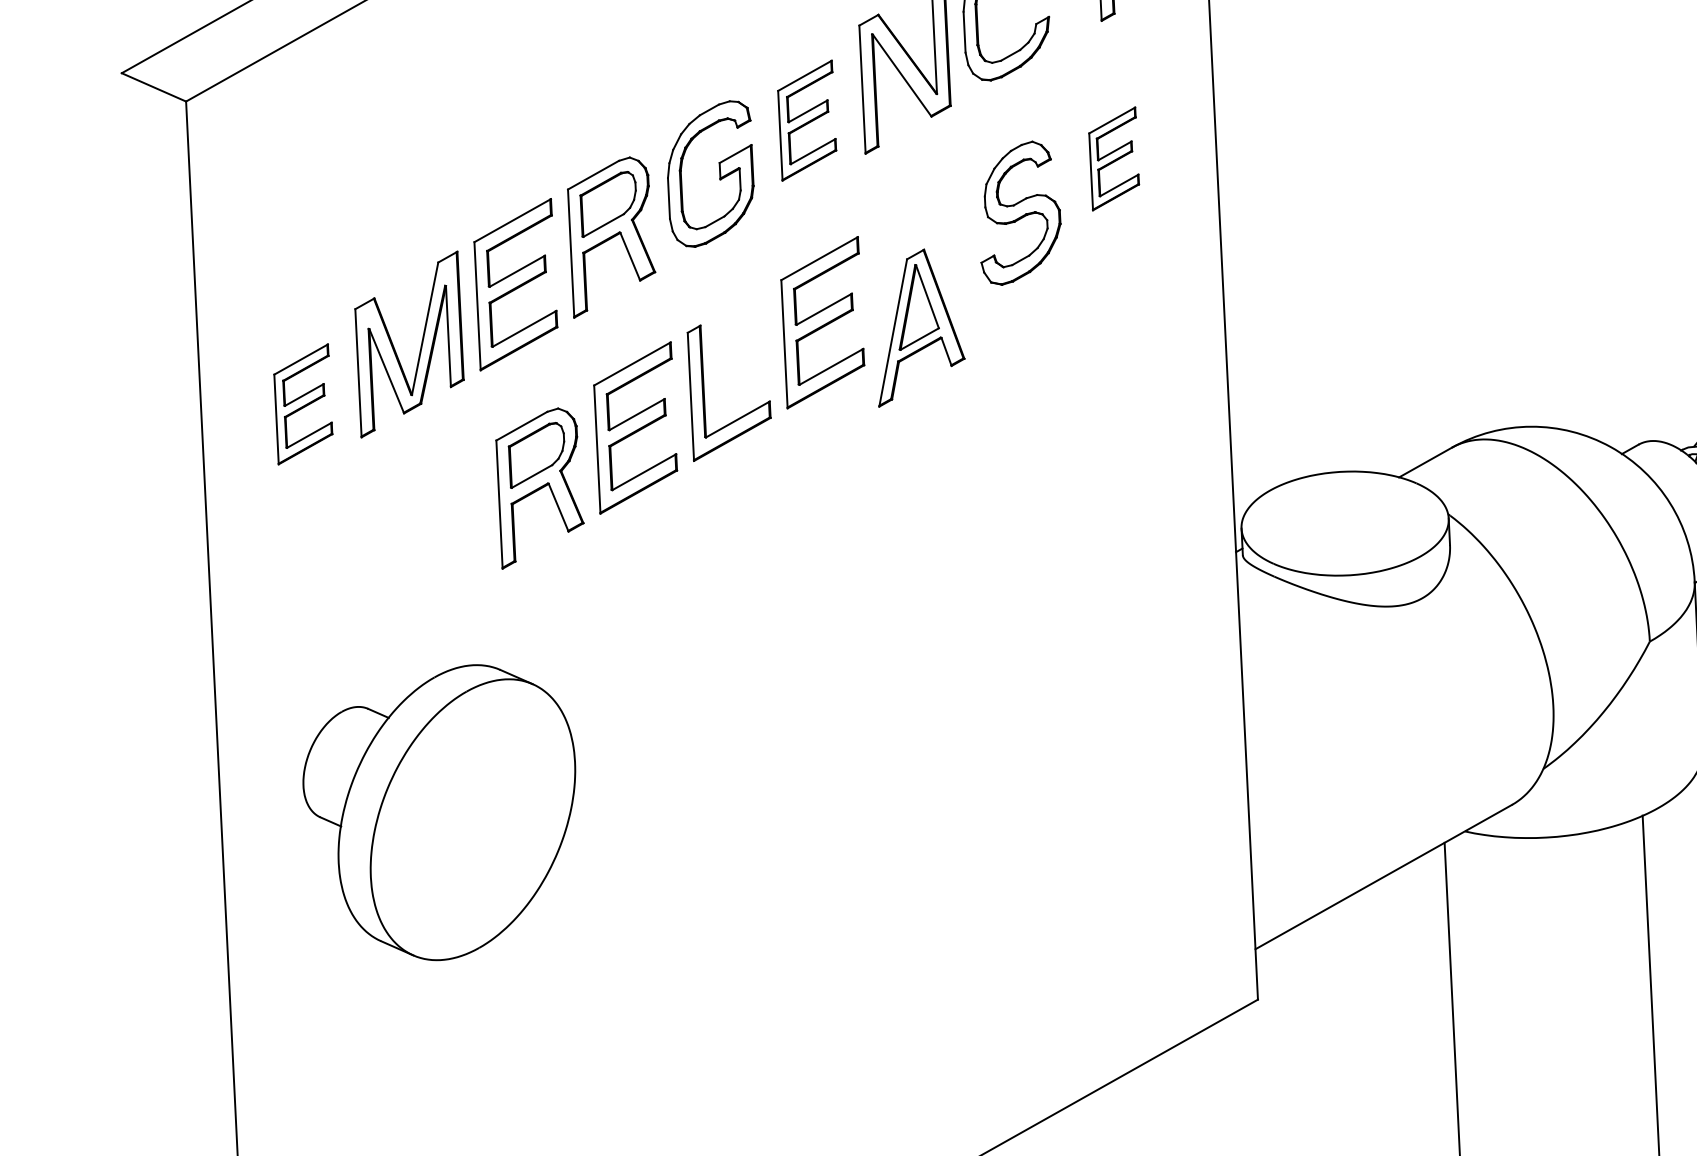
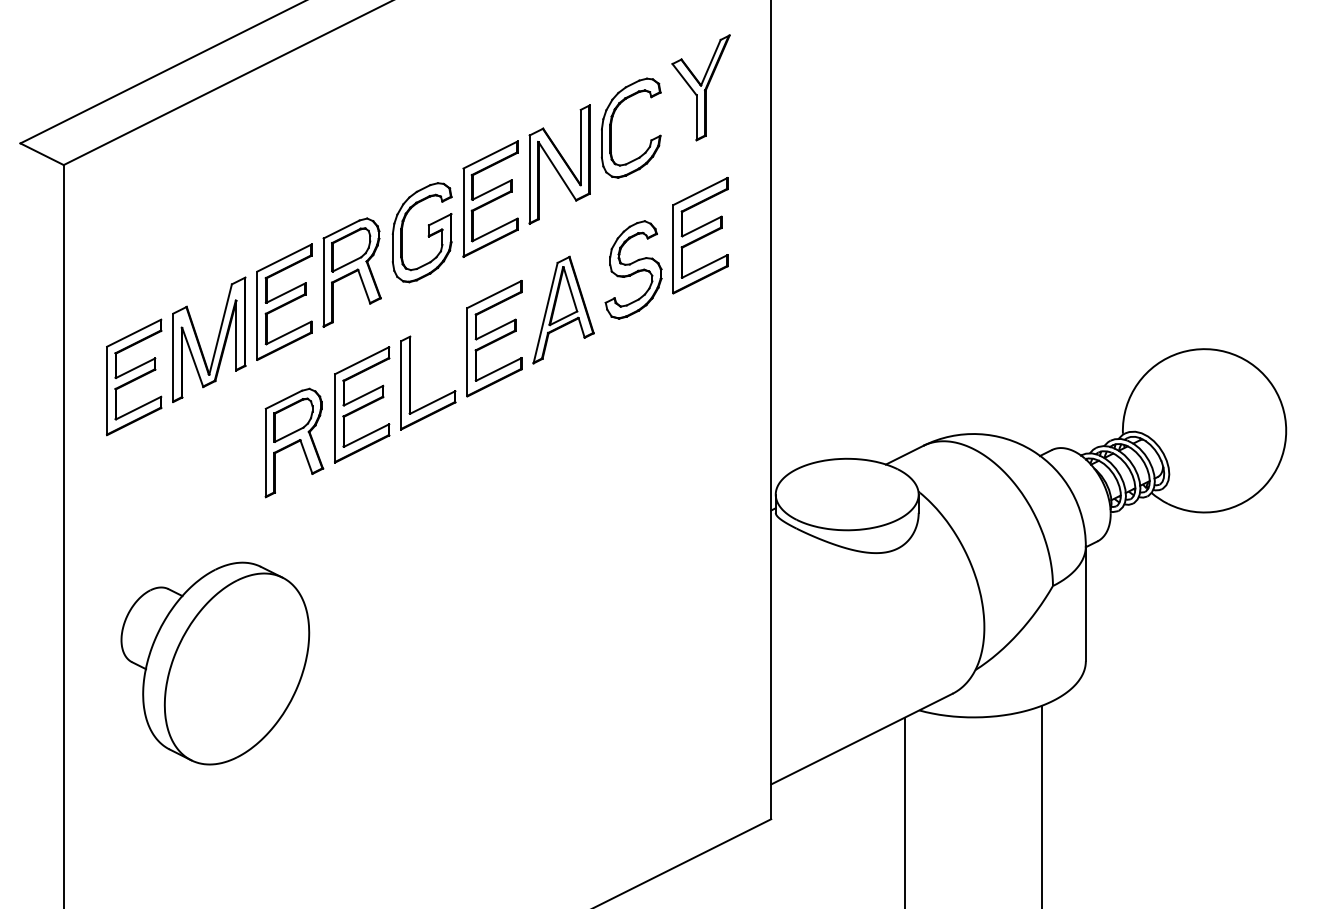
part: (807, 119) -> (490, 198), size x1.43
part: (1114, 158) -> (700, 235), size x1.67
part: (918, 326) -> (563, 309), moved
part: (303, 404) -> (134, 377), size x1.43

